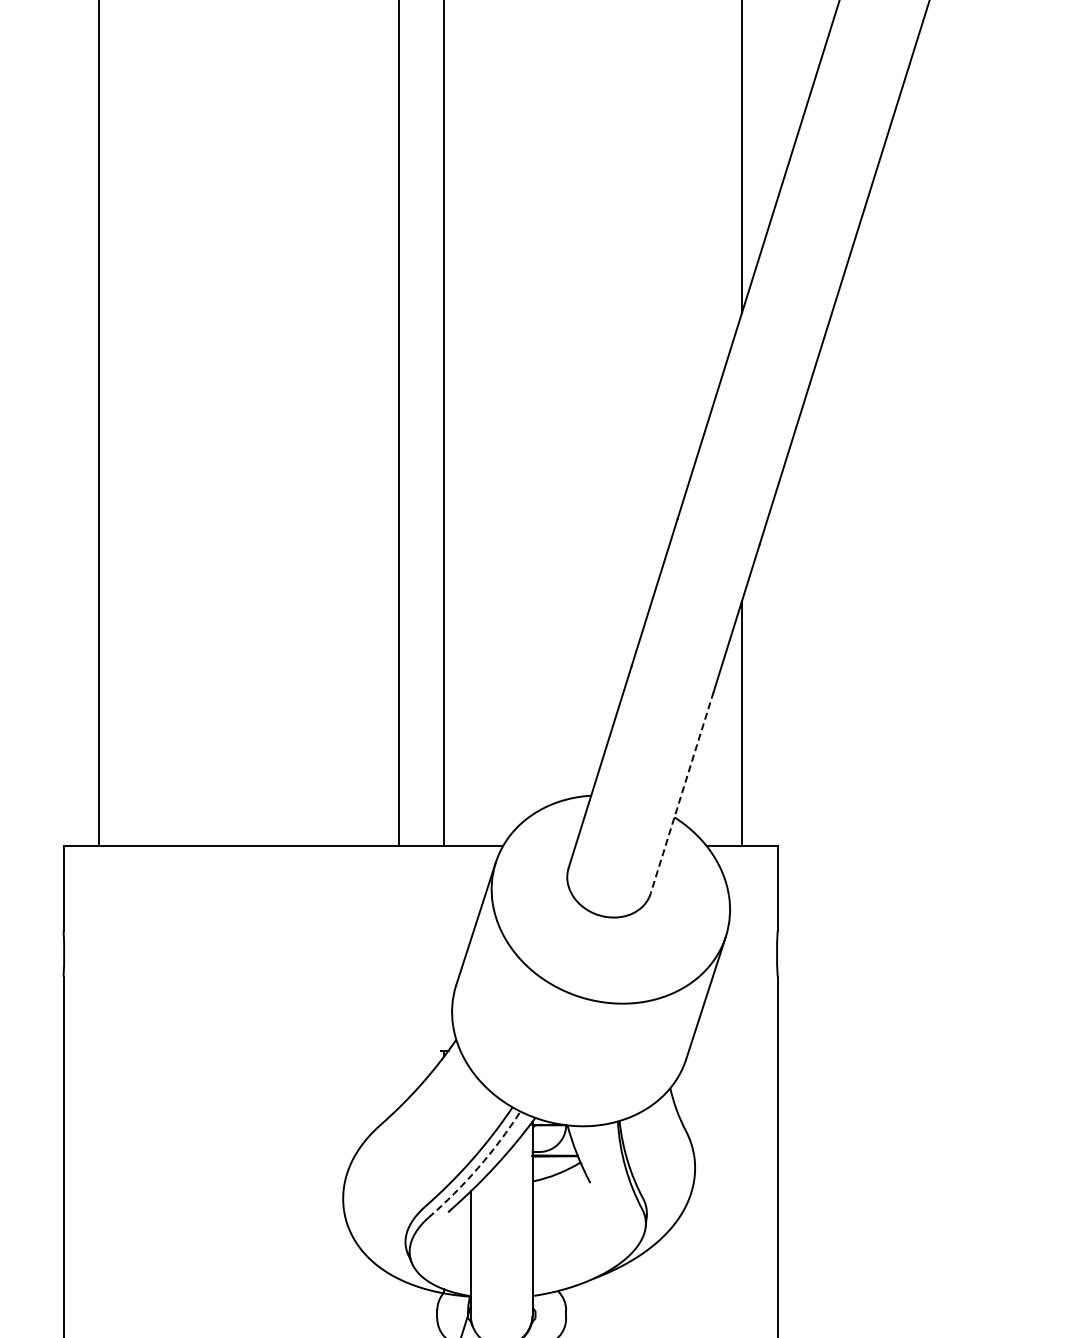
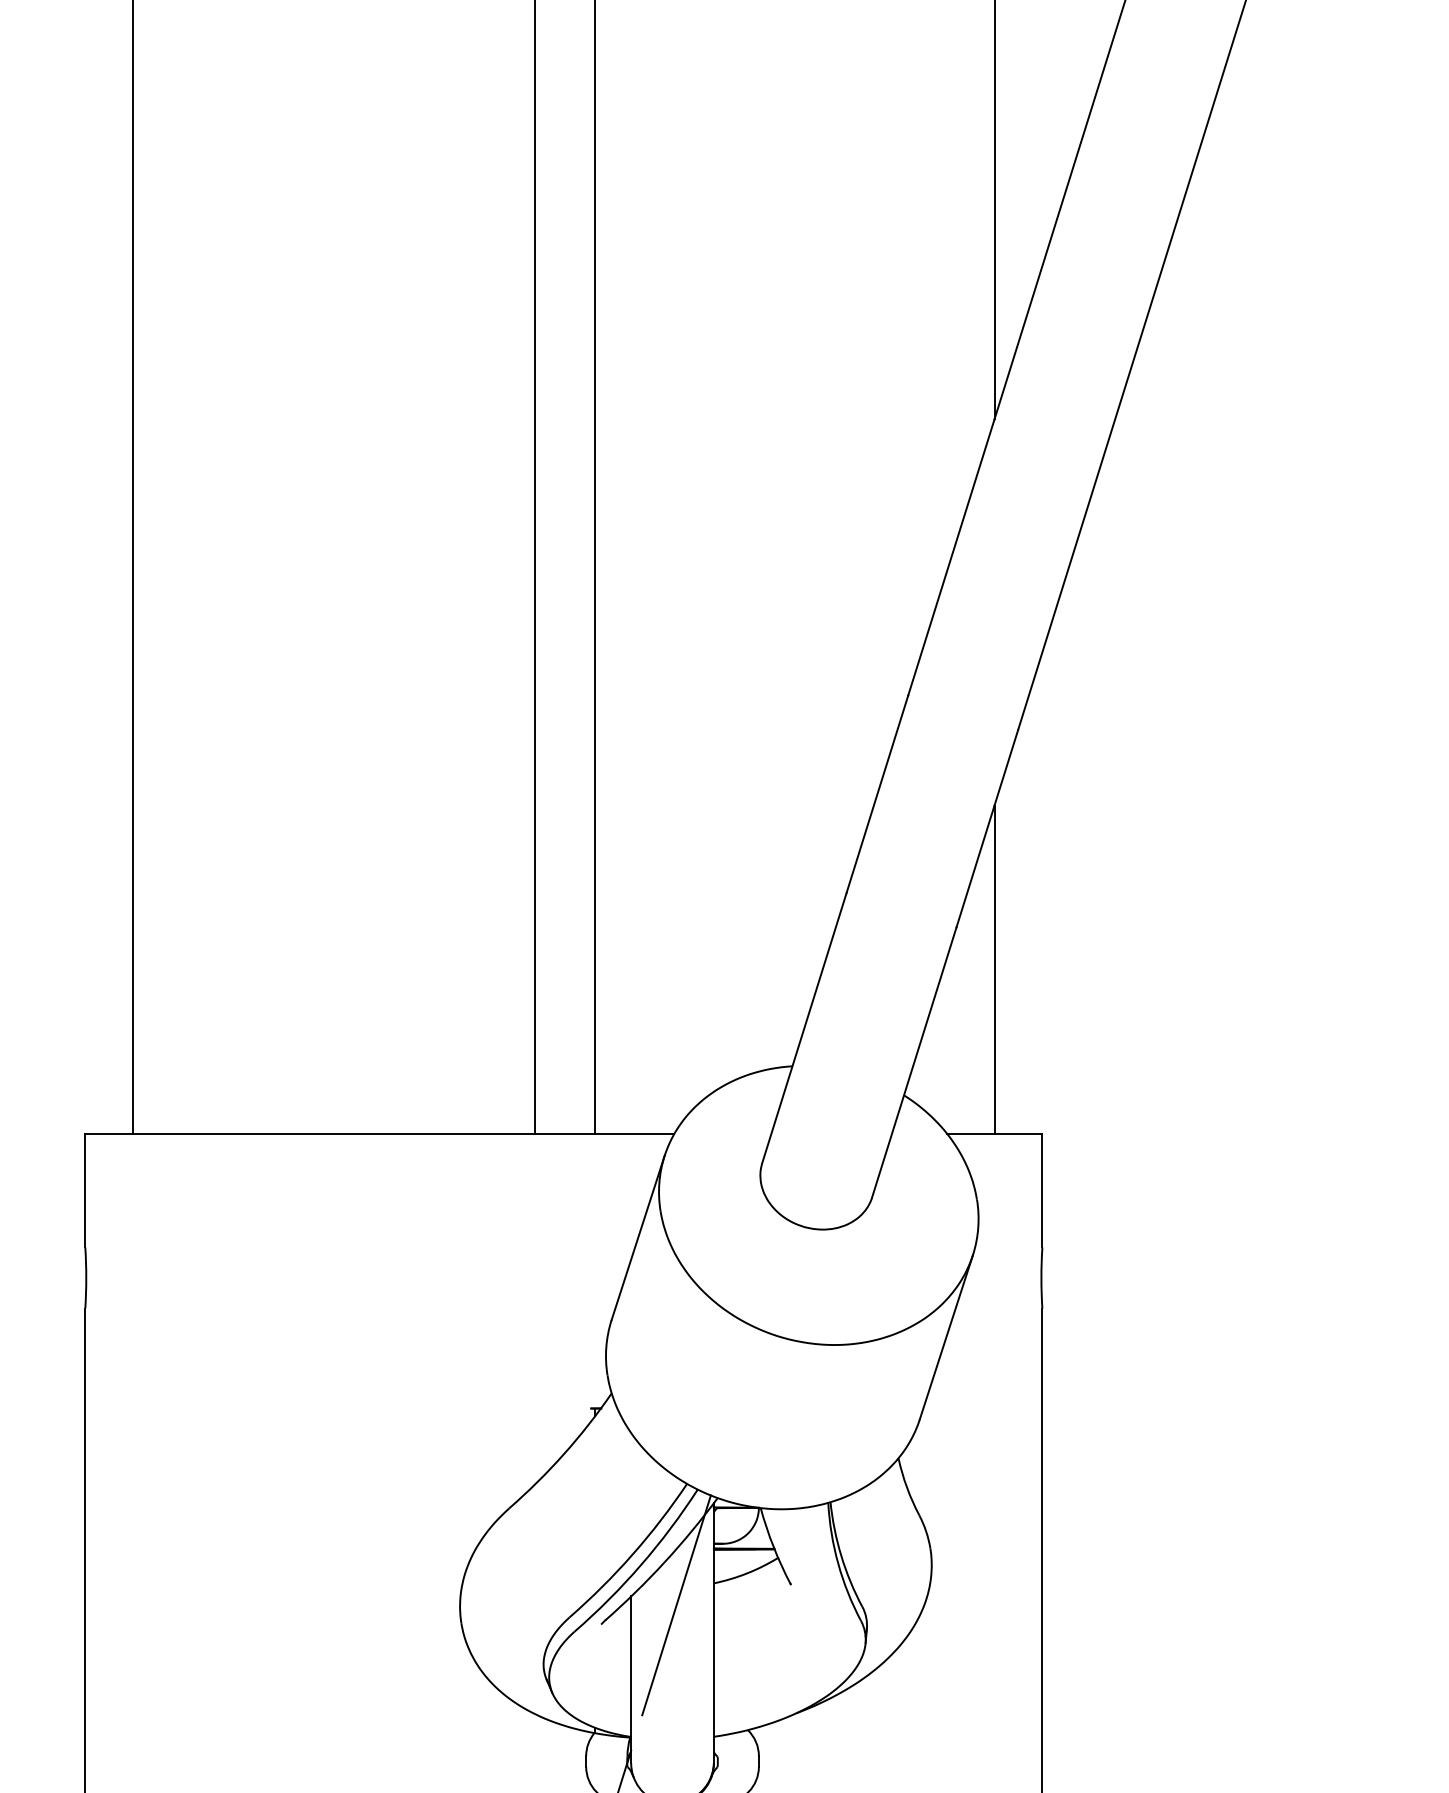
line: (682, 792) -> (914, 1062), dashed -> solid
arc: (478, 1167) -> (641, 1564), dashed -> solid
line: (504, 1197) -> (676, 1604), added

